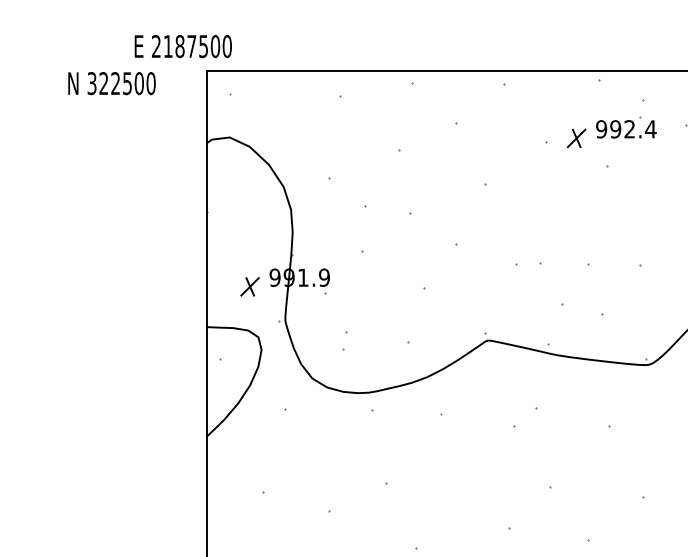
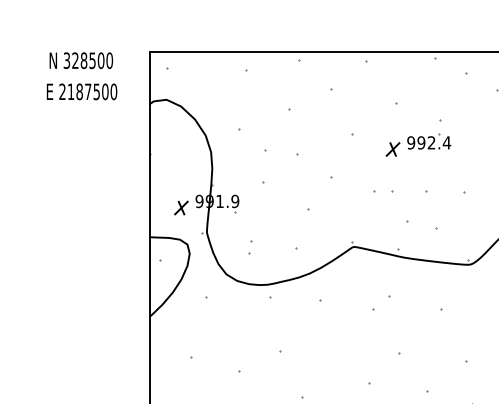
text: (182, 46) -> (81, 91), moved
text: (114, 83) -> (83, 60), 322500 -> 328500
part: (611, 131) -> (418, 144), moved

